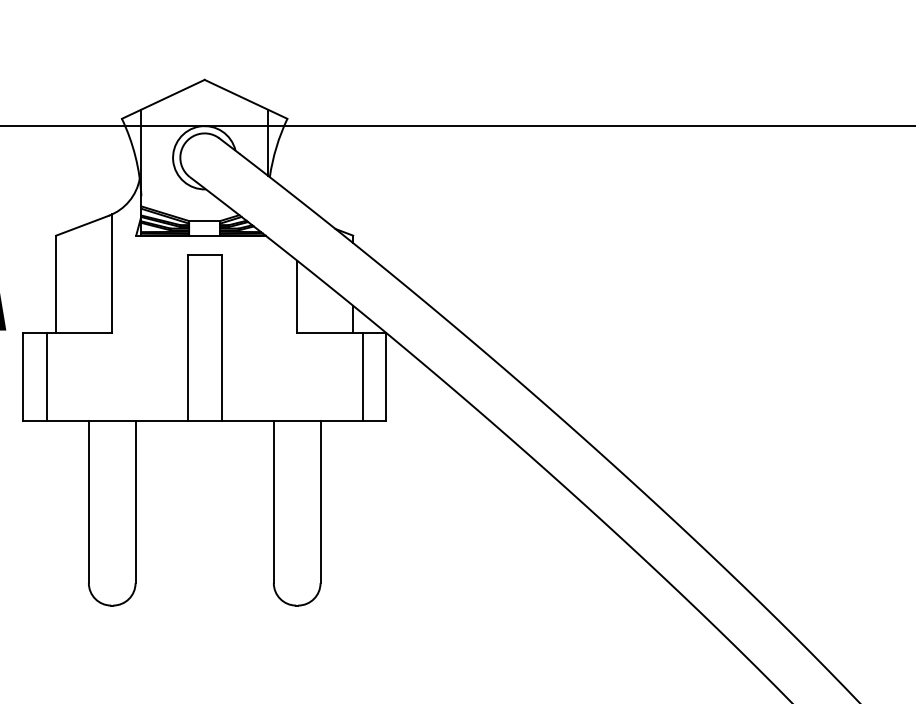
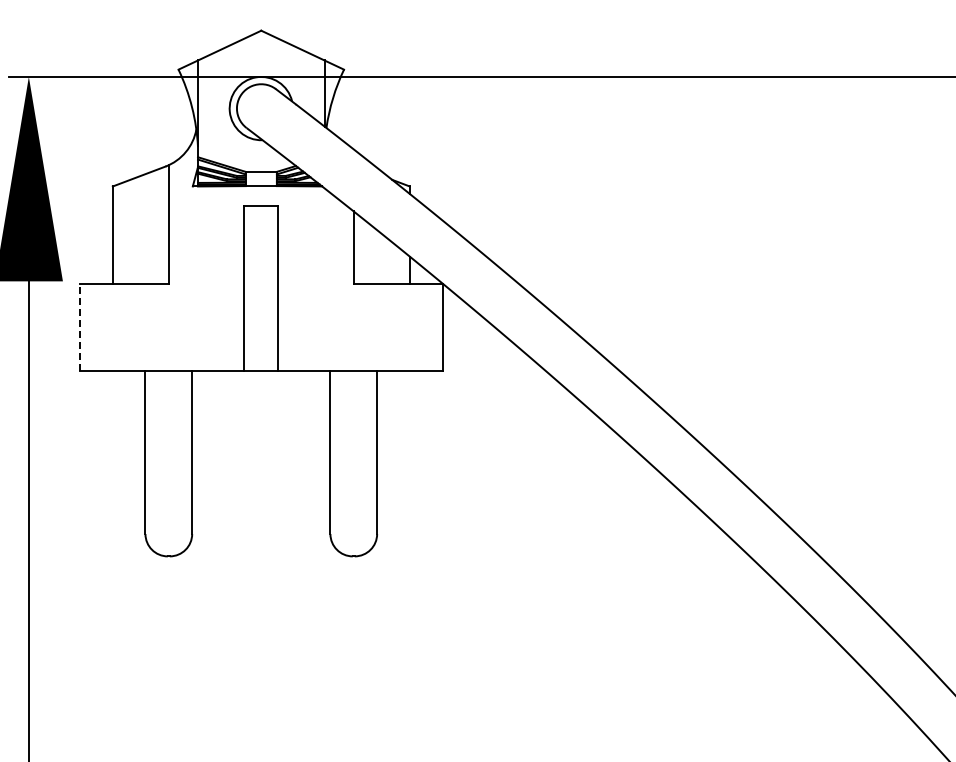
line: (22, 376) -> (79, 327), solid -> dashed
line: (46, 376) -> (103, 327), removed
line: (362, 376) -> (419, 327), removed

